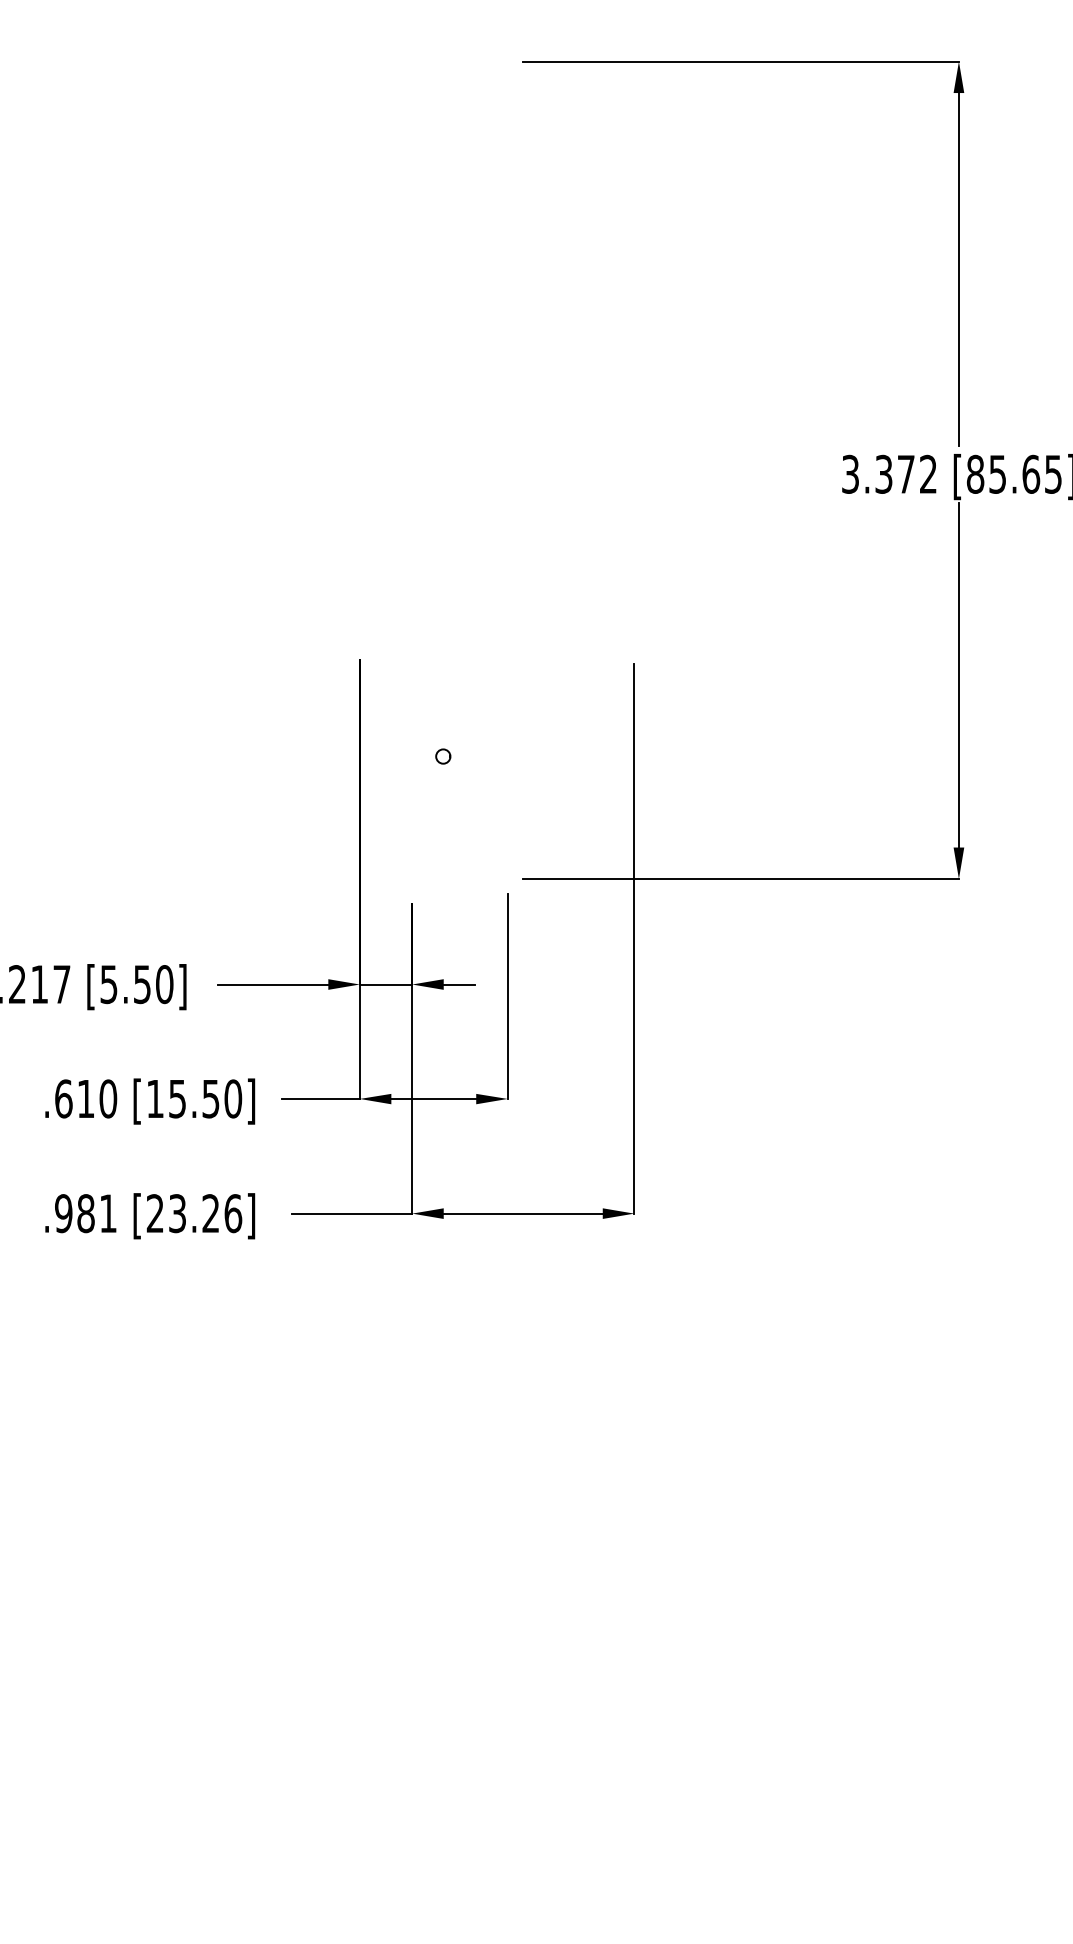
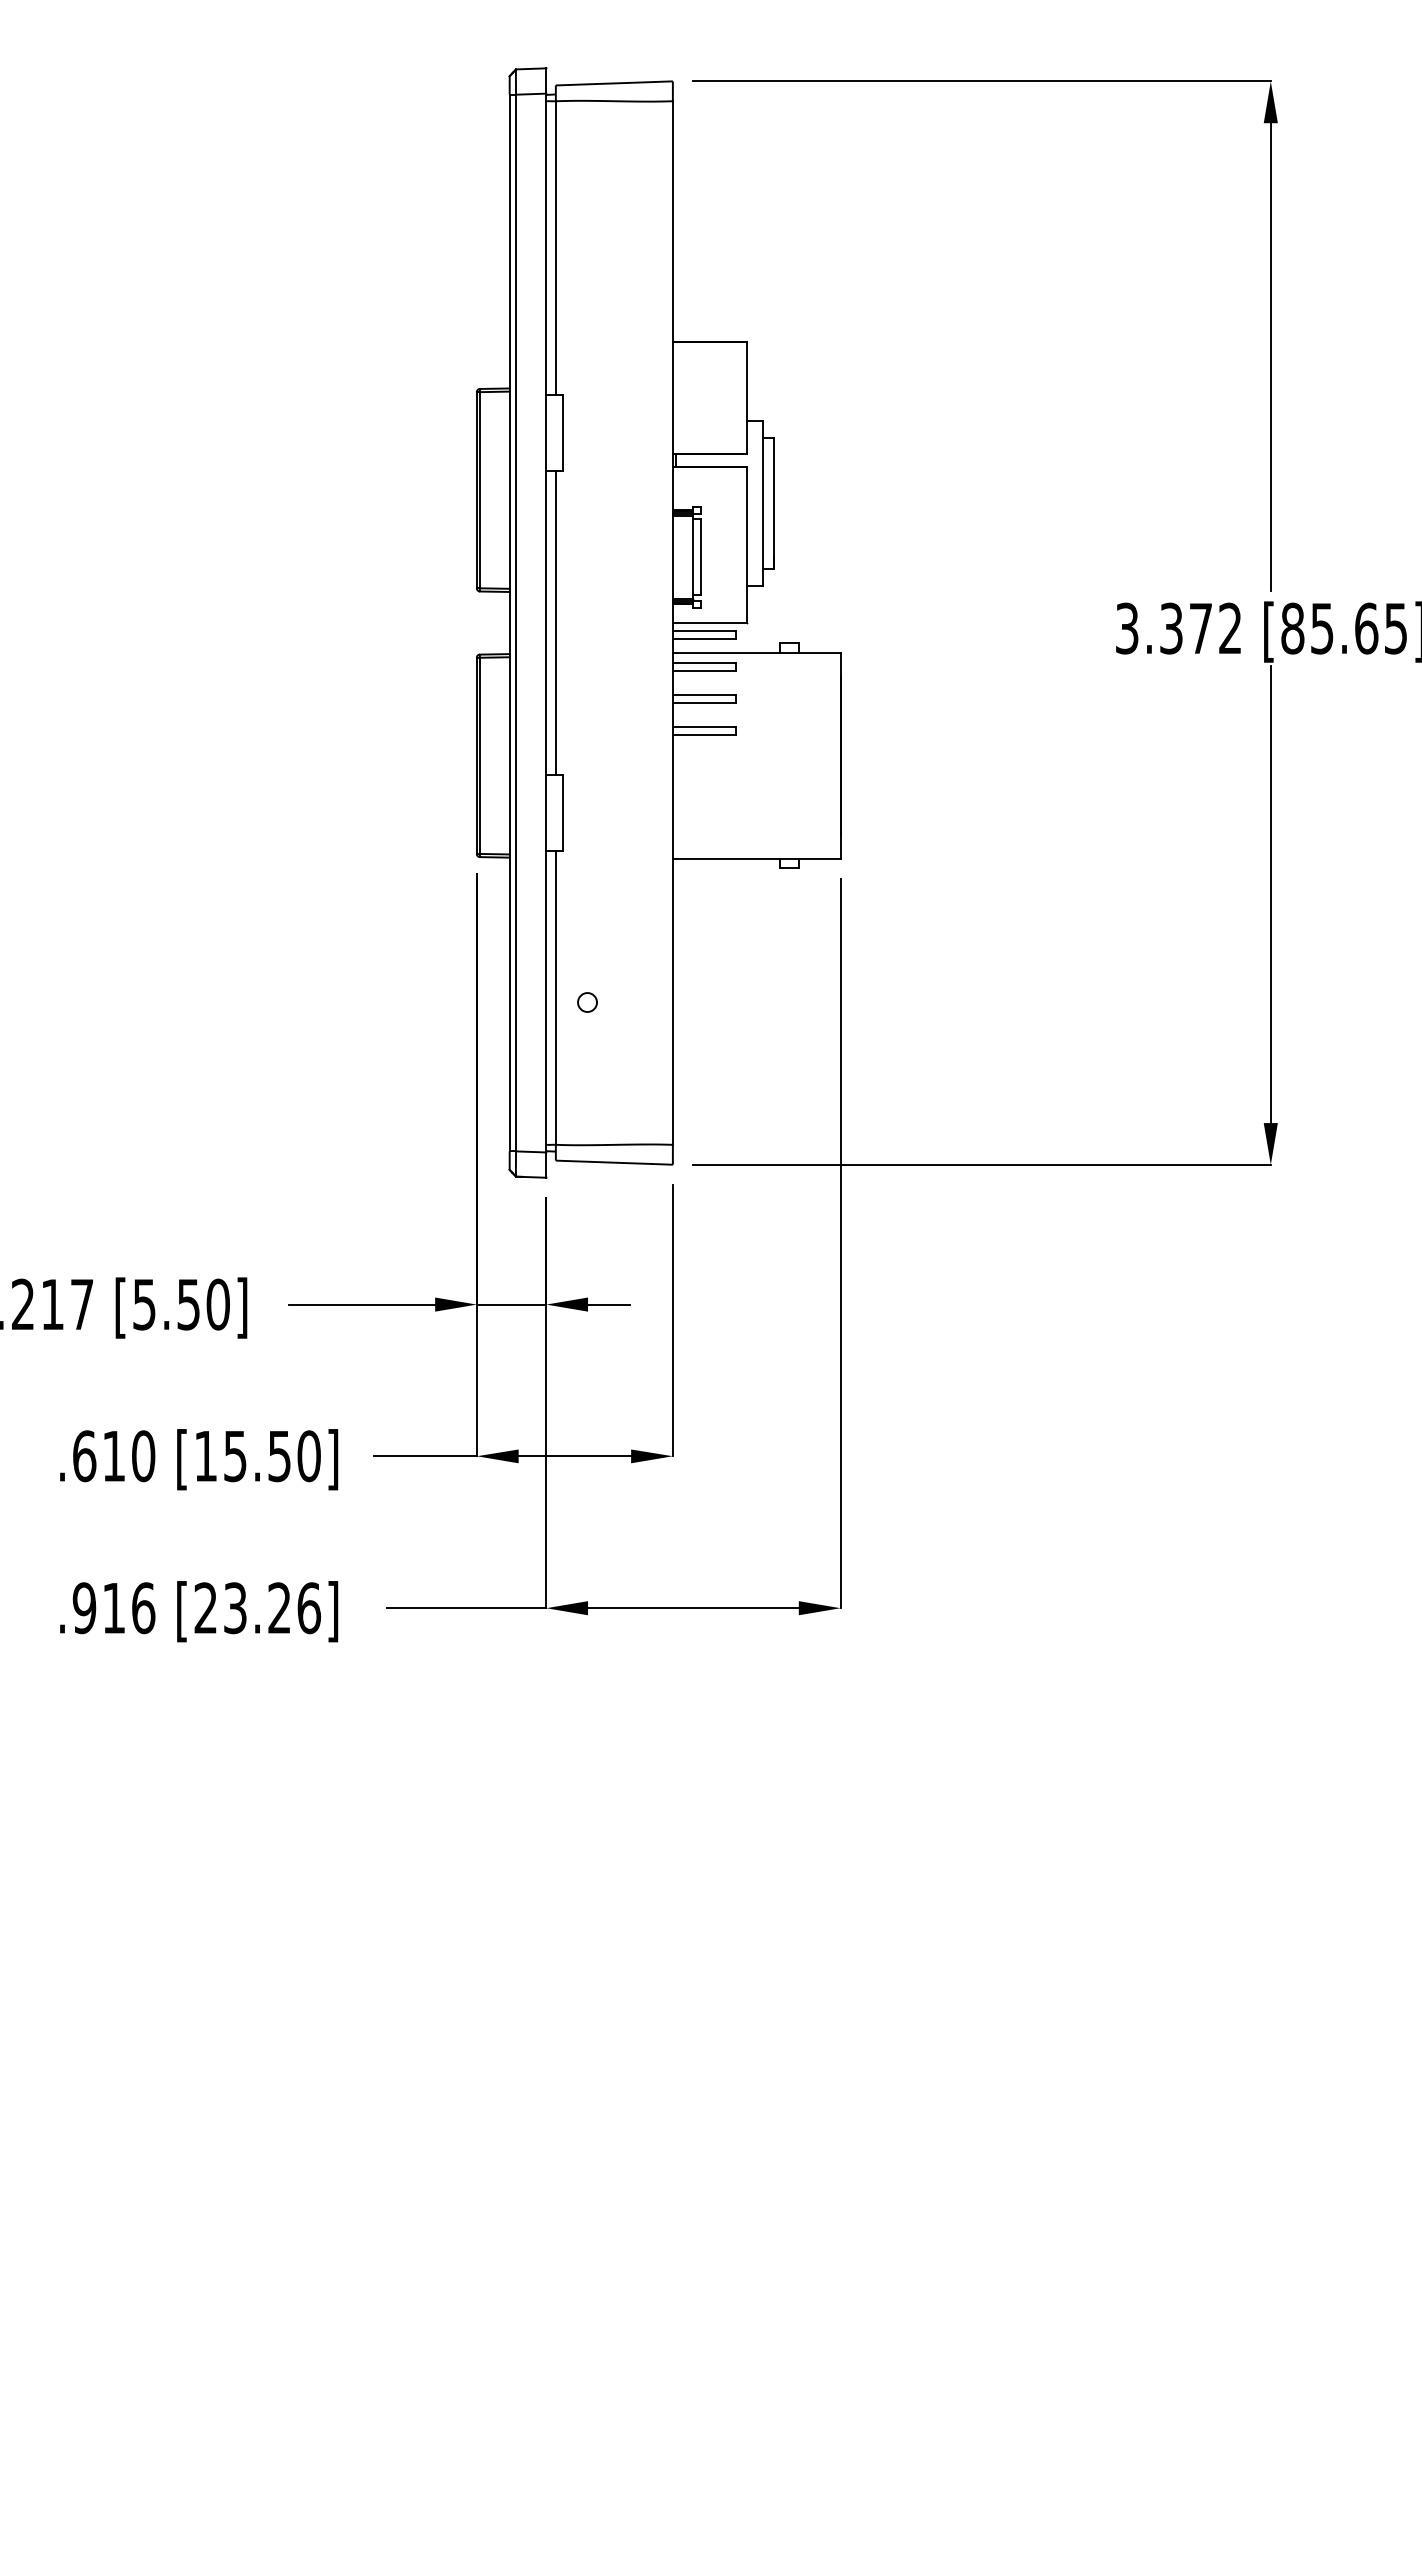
part: (496, 469) -> (658, 622), added
text: (96, 1213) -> (128, 1608), .981 -> .916

